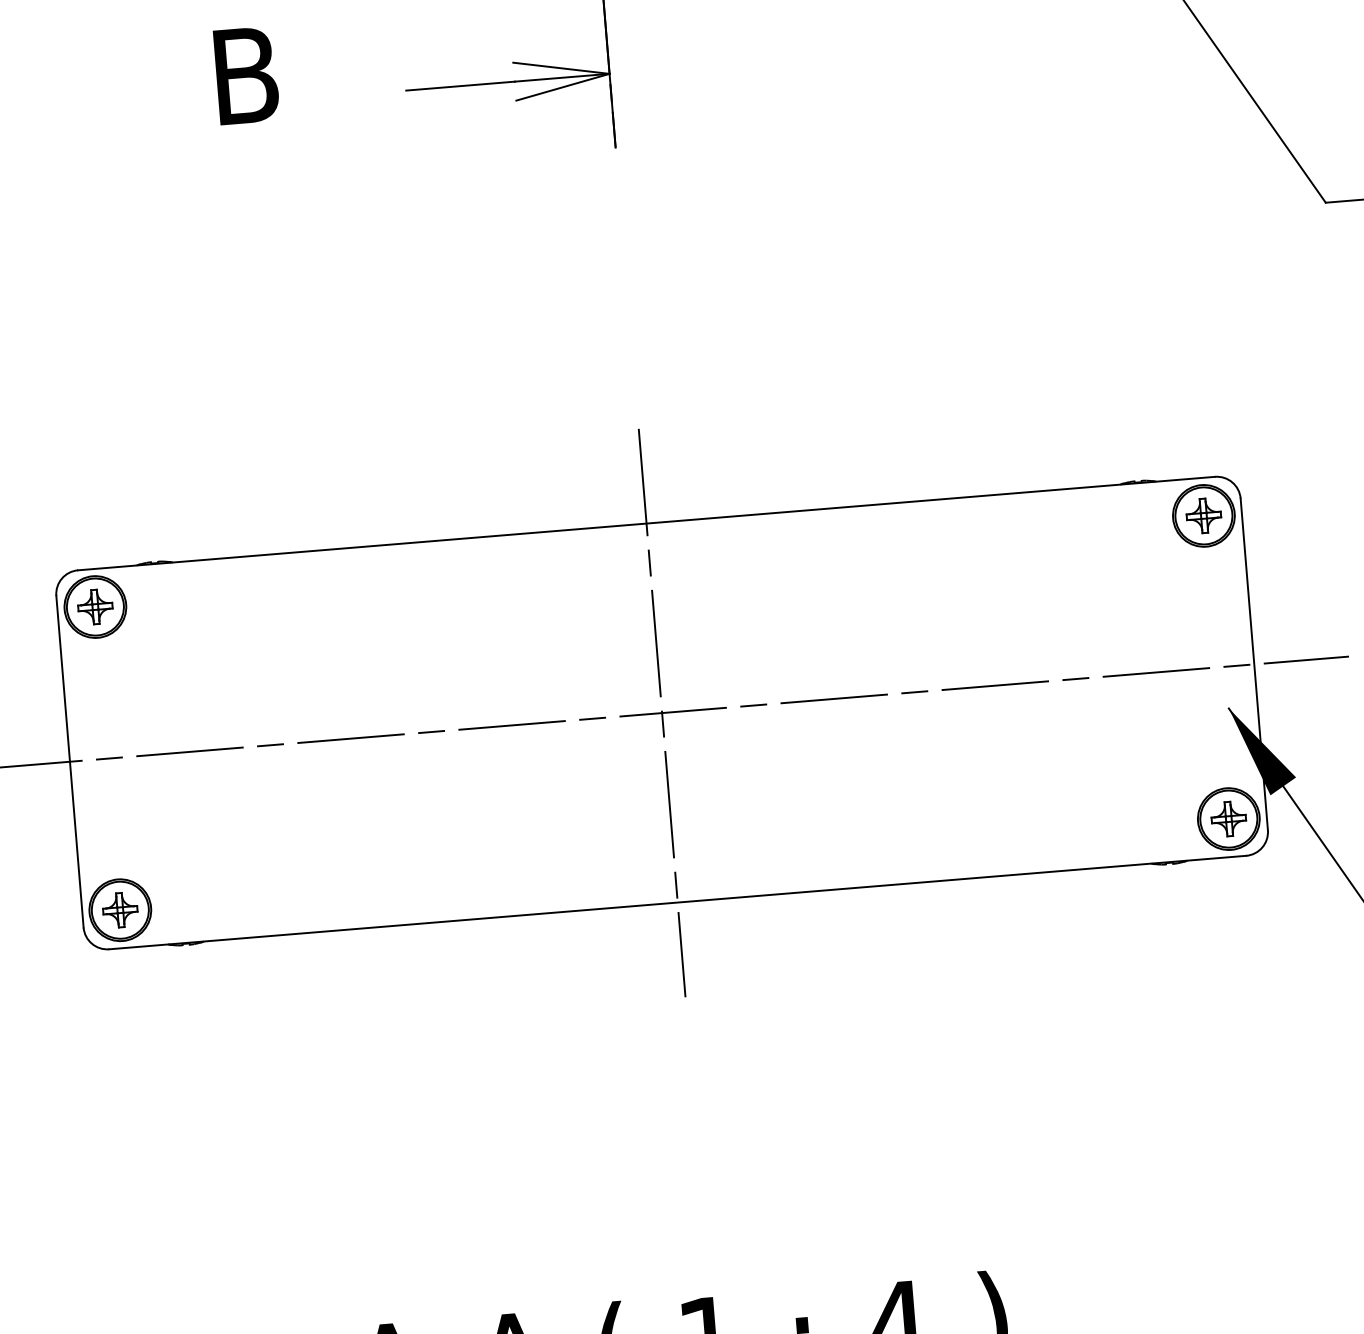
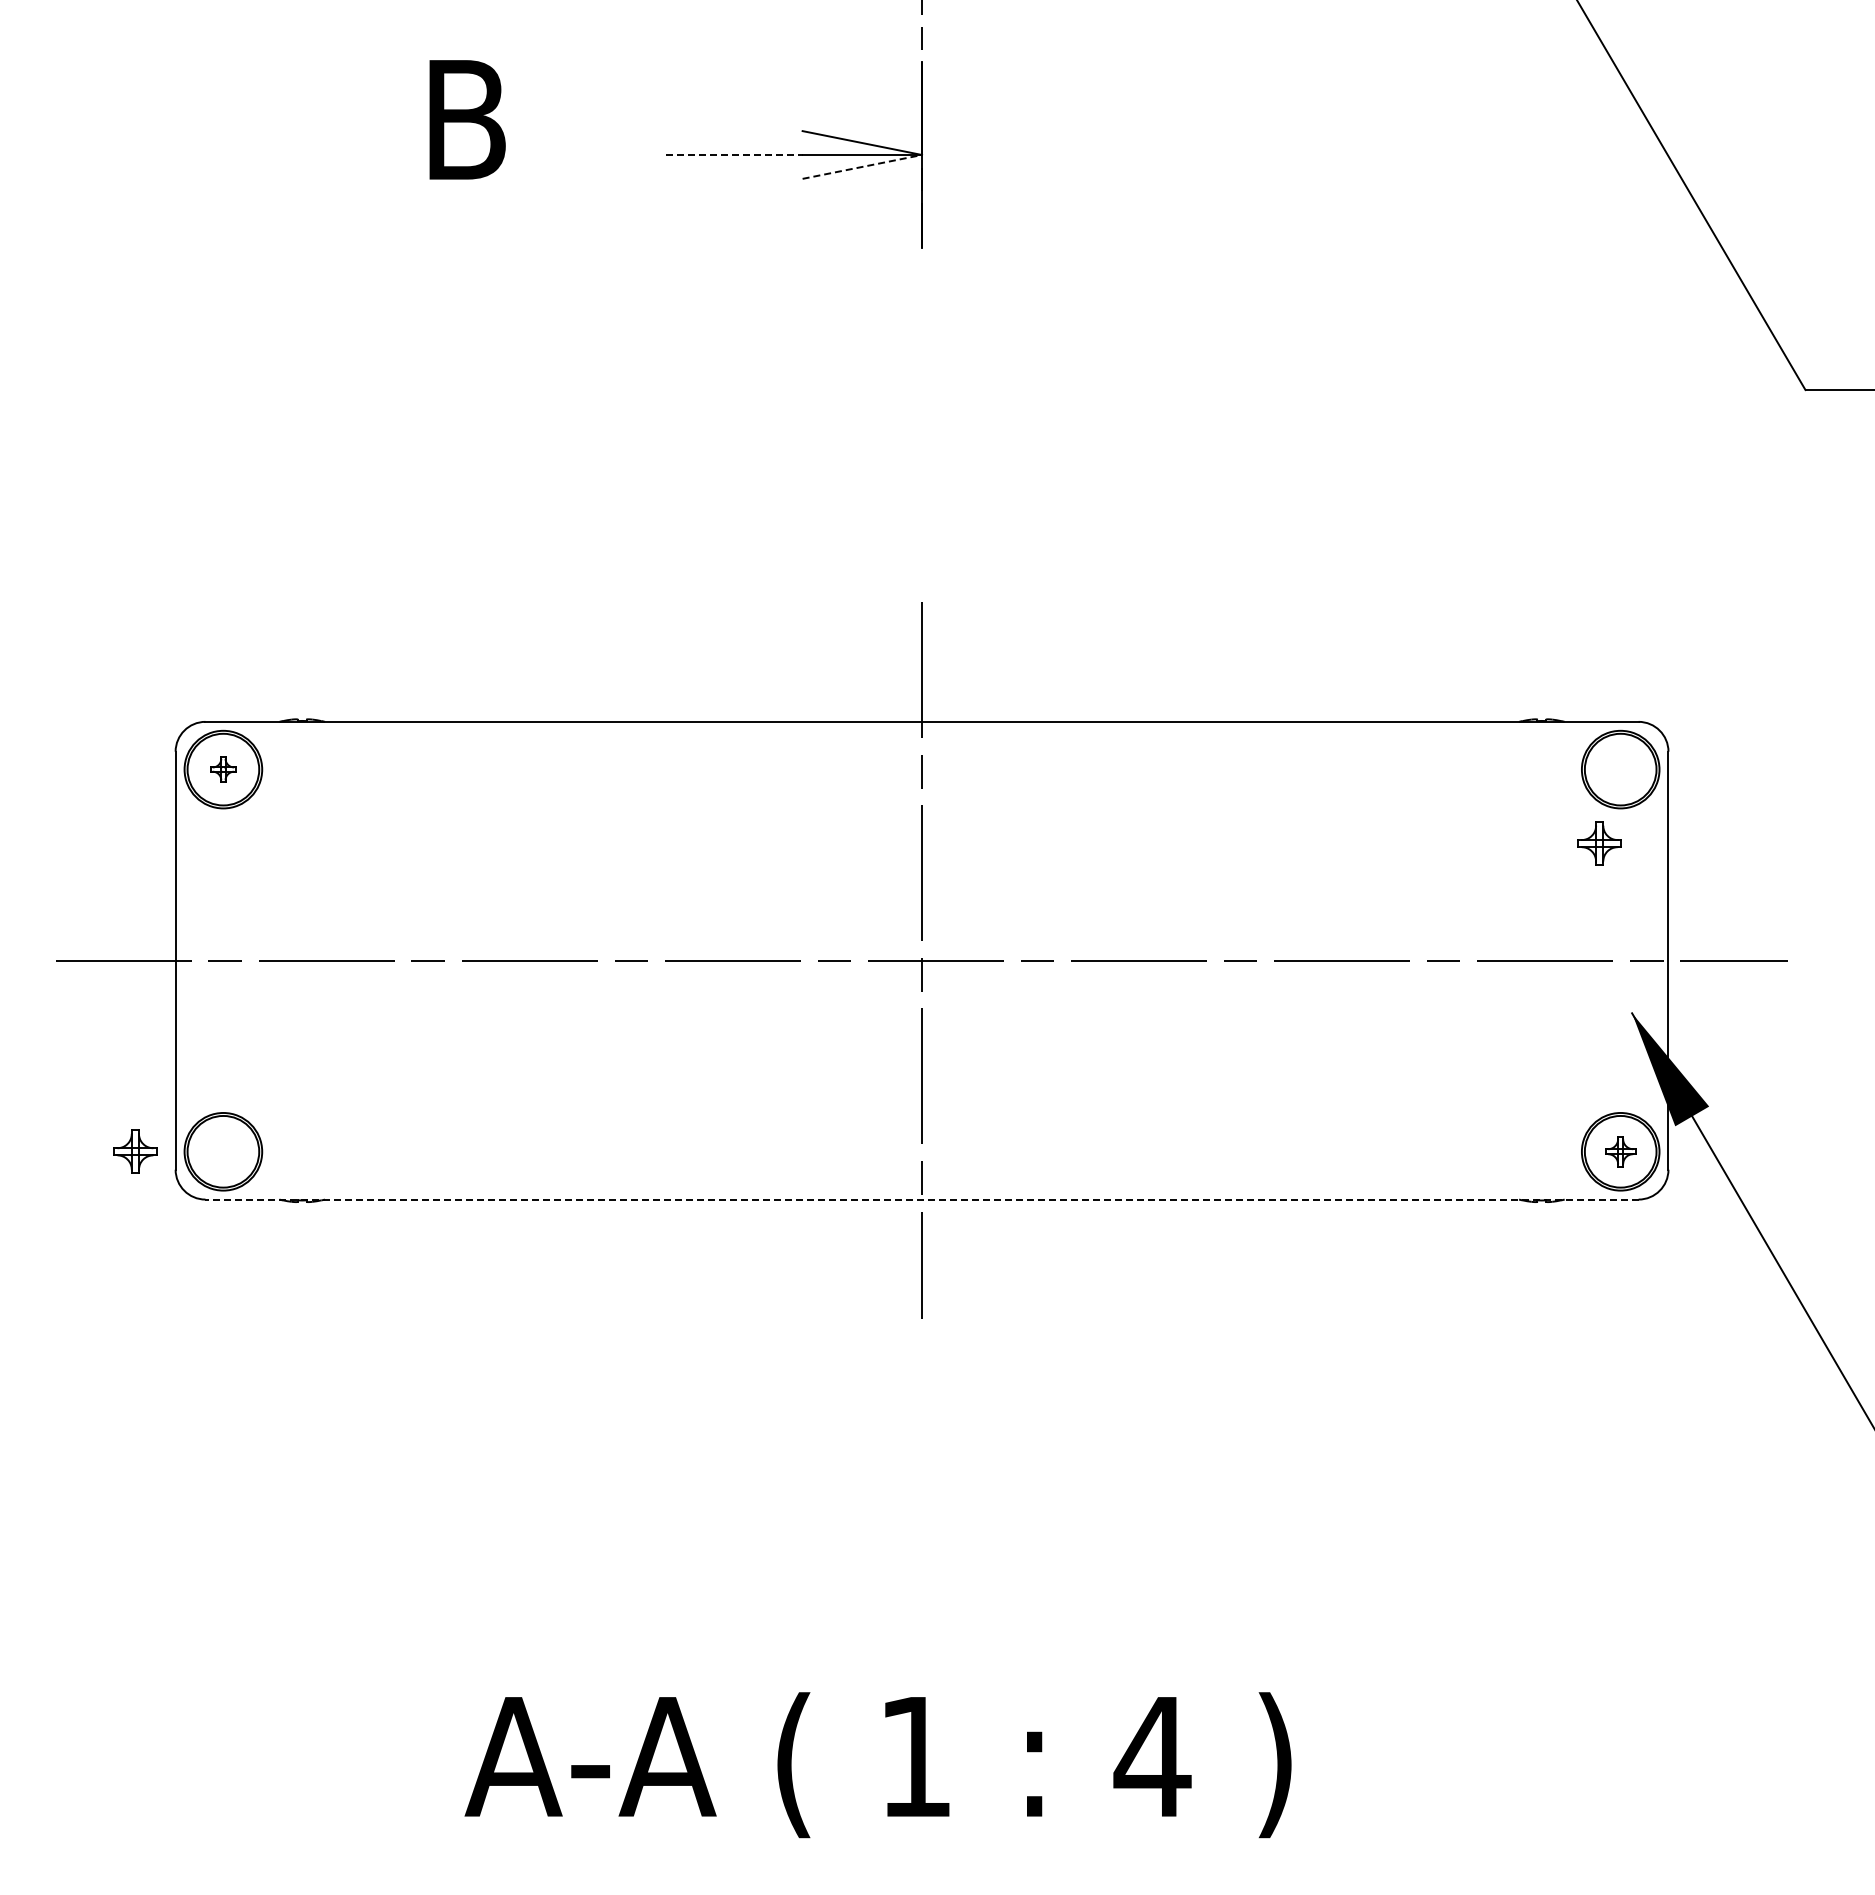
line: (460, 86) -> (734, 155), solid -> dashed
line: (563, 86) -> (862, 166), solid -> dashed
part: (1203, 515) -> (1599, 843), moved
part: (95, 606) -> (223, 769), size x0.6
part: (1228, 818) -> (1620, 1151), size x0.7
line: (678, 902) -> (922, 1199), solid -> dashed
part: (120, 909) -> (135, 1151), moved

